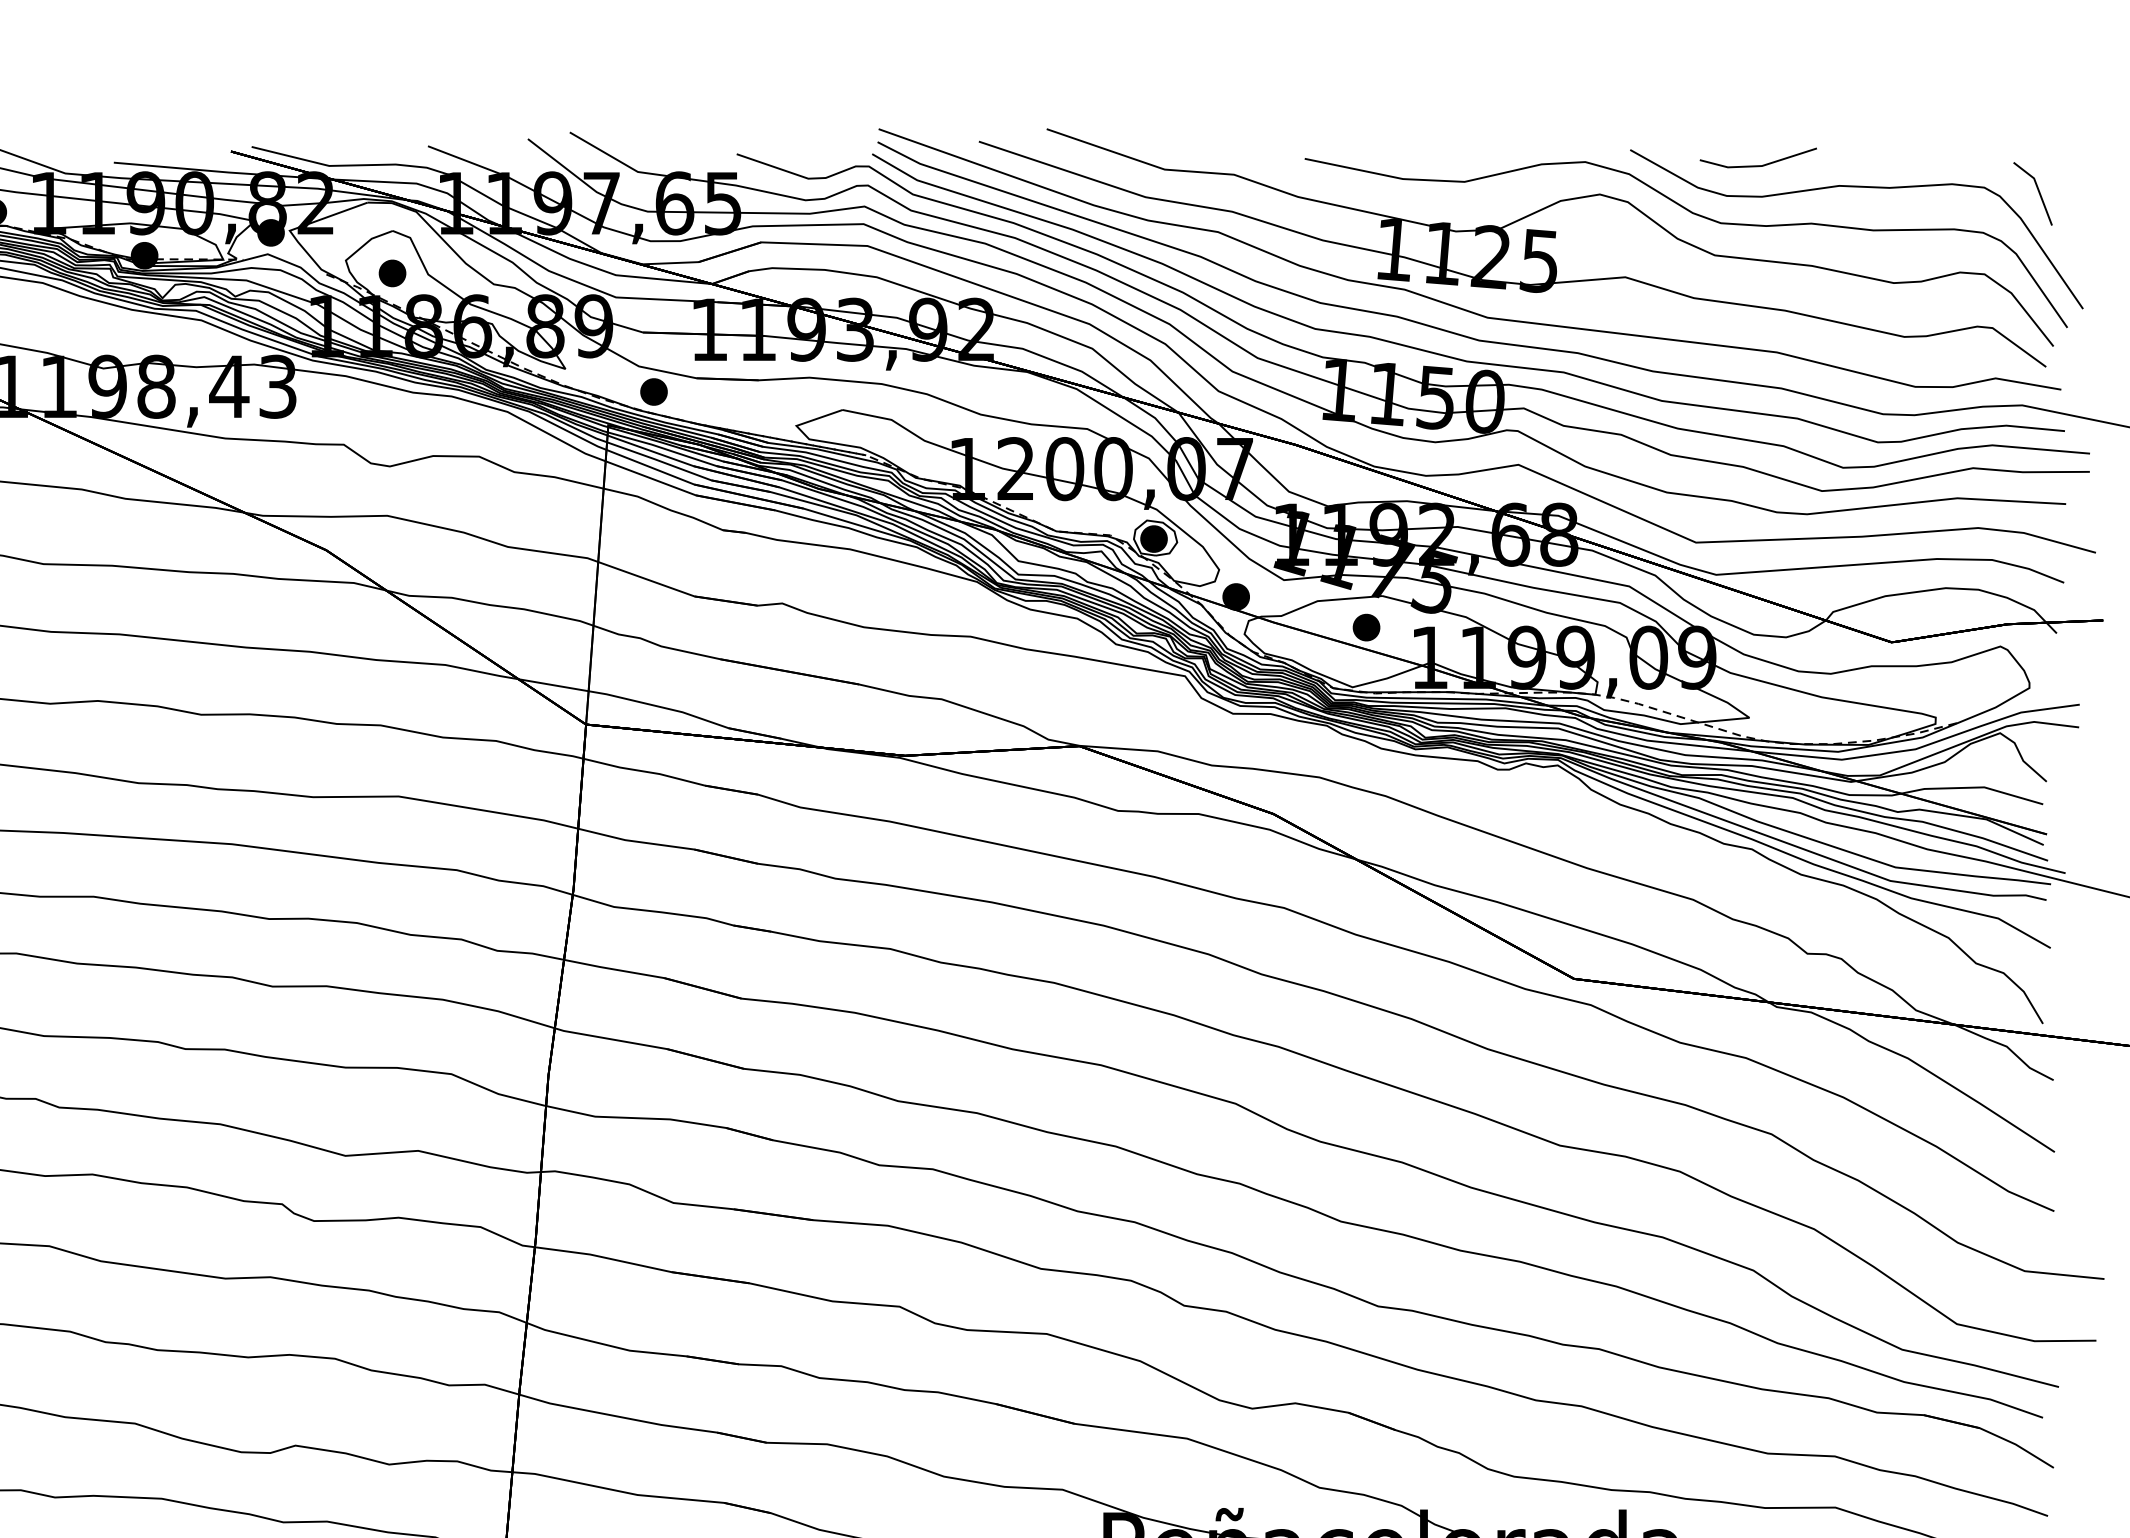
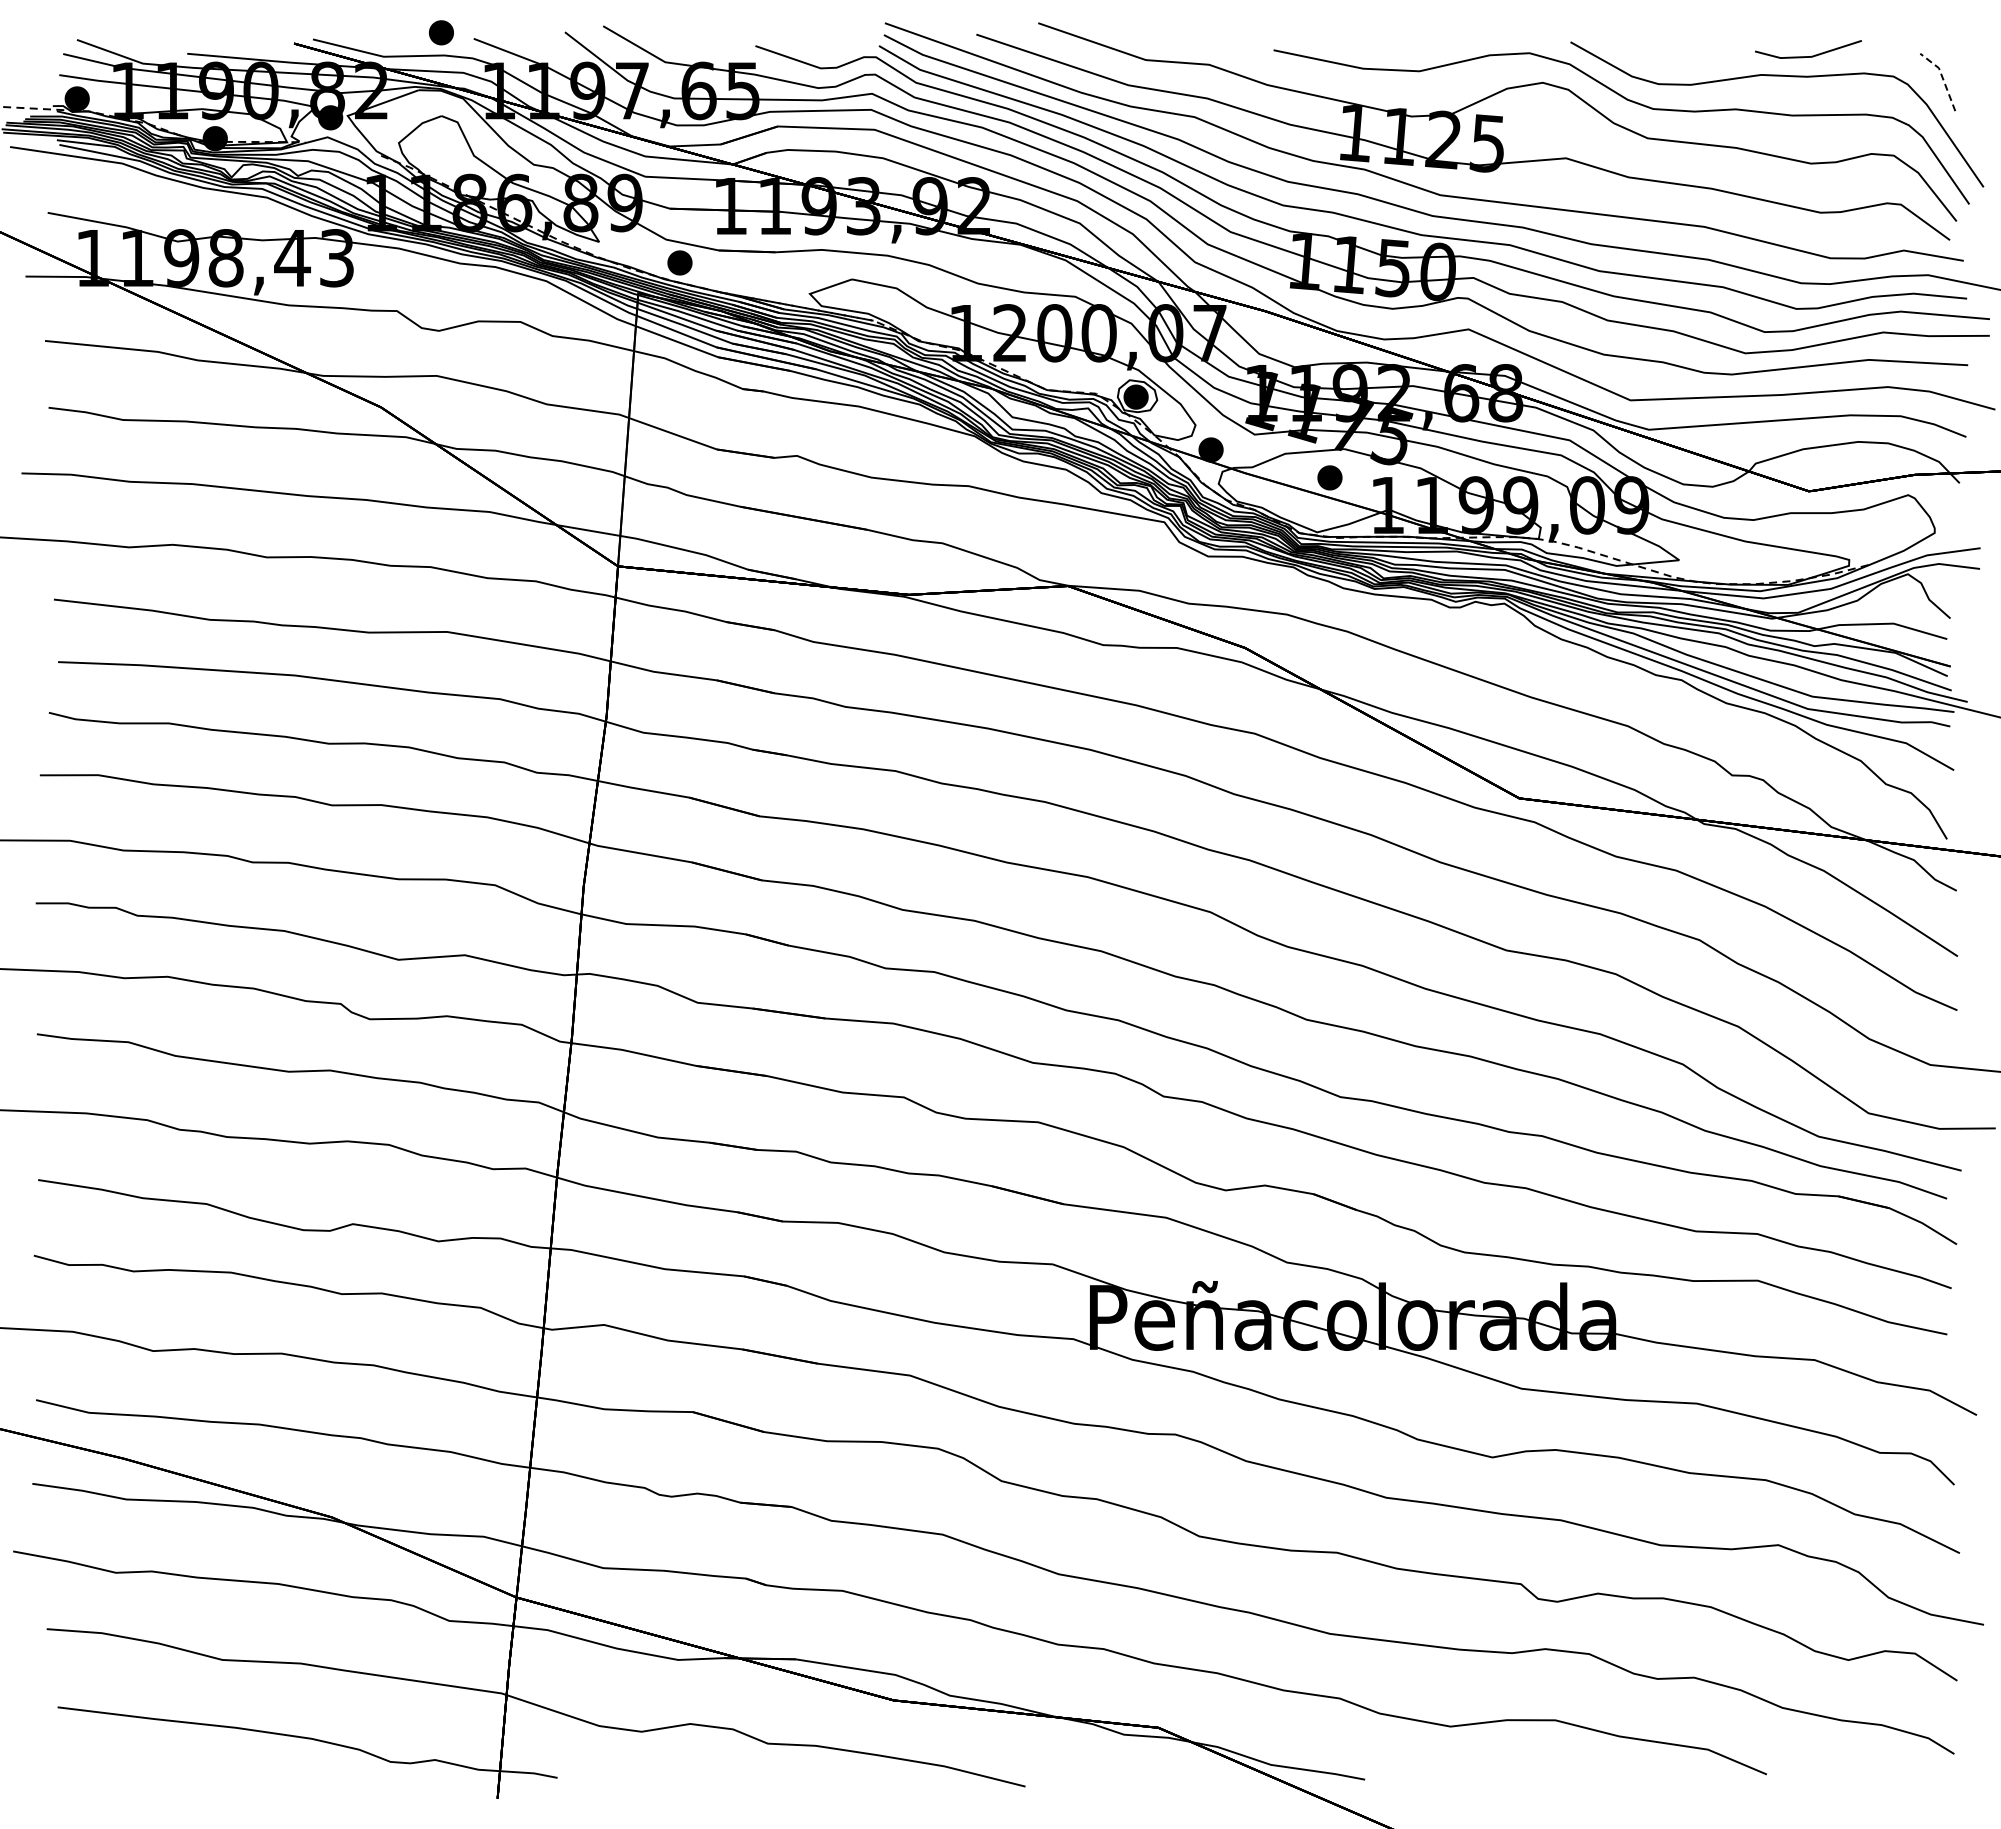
line: (1761, 164) -> (1811, 55), moved
line: (2037, 188) -> (1942, 77), solid -> dashed
part: (392, 273) -> (441, 32), moved

